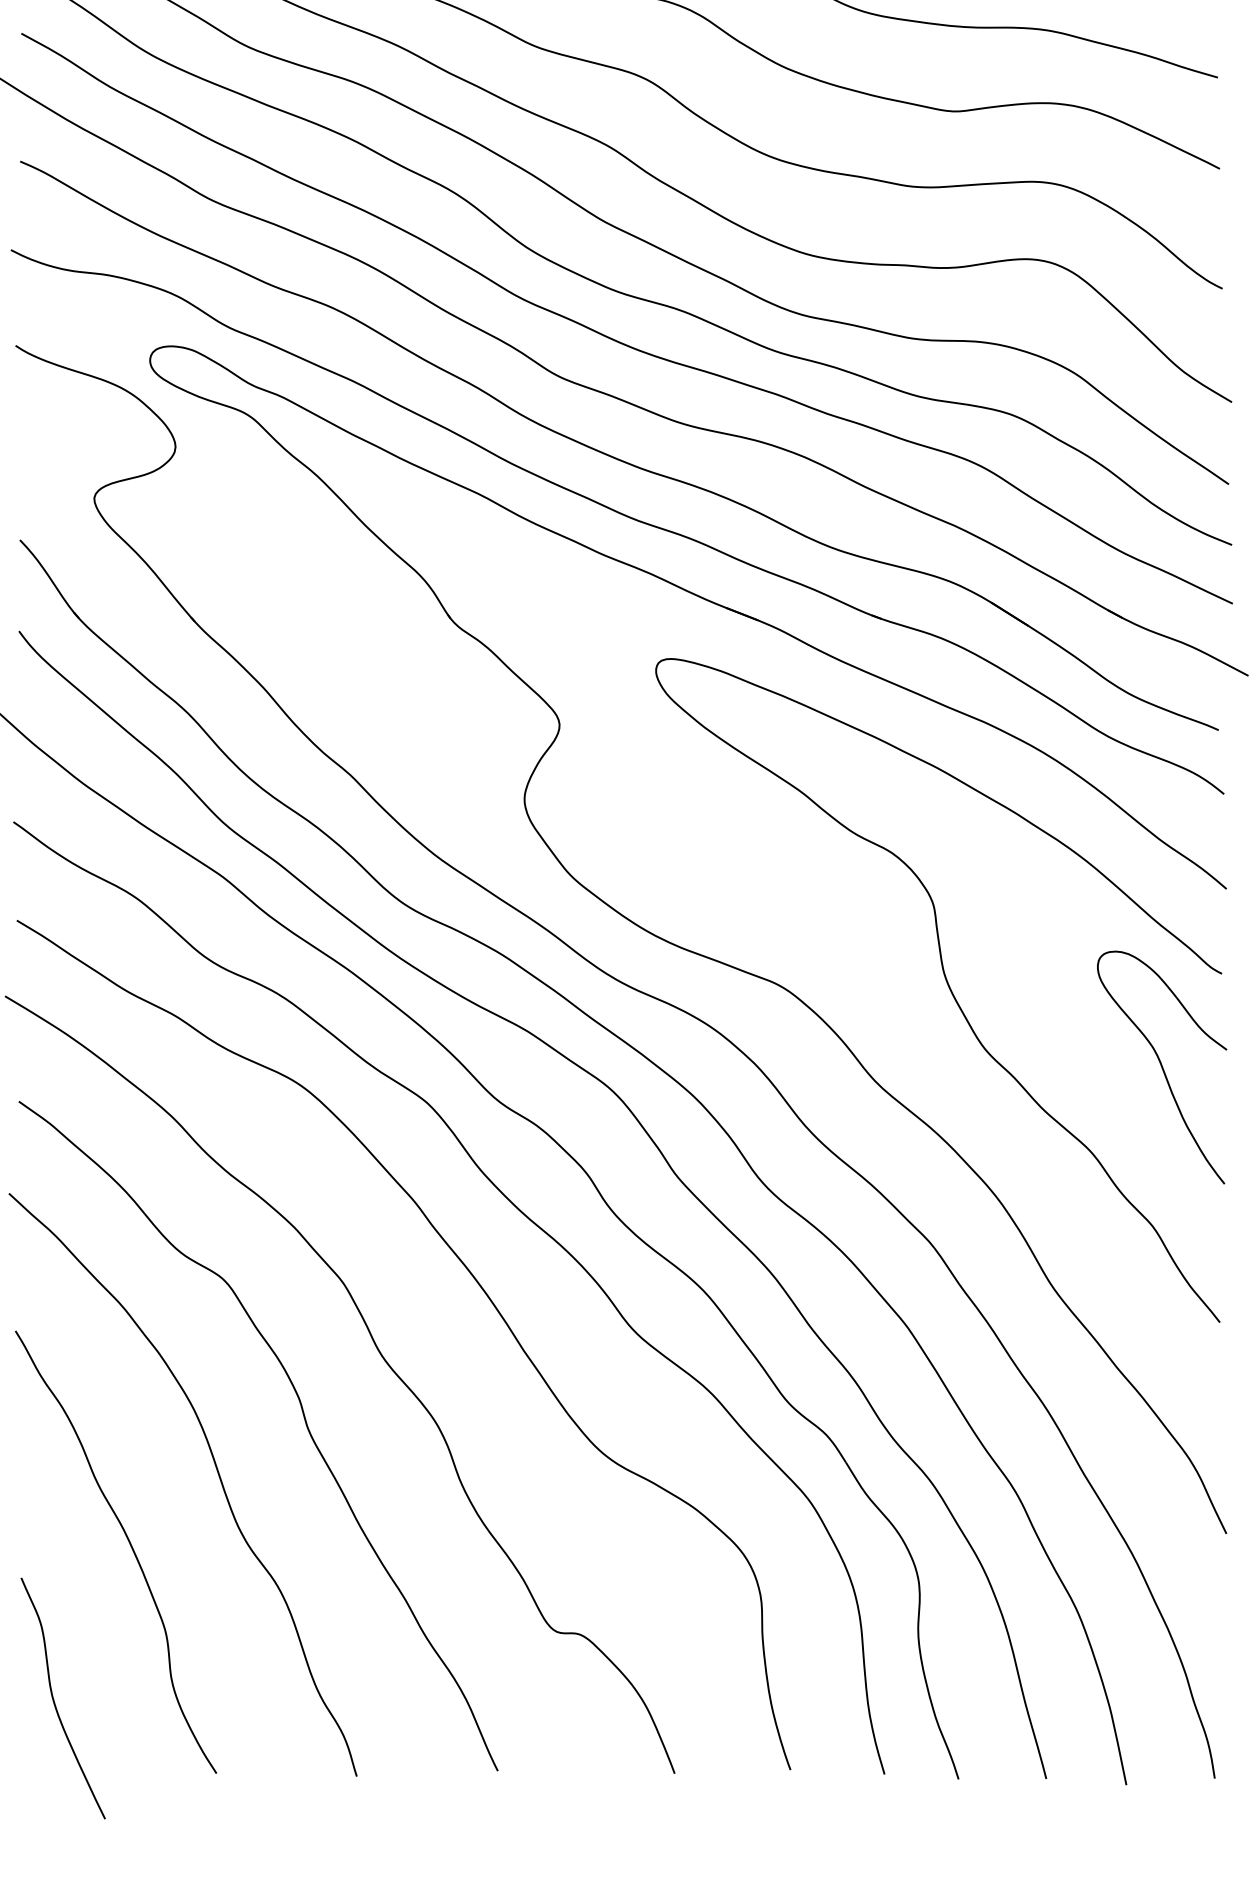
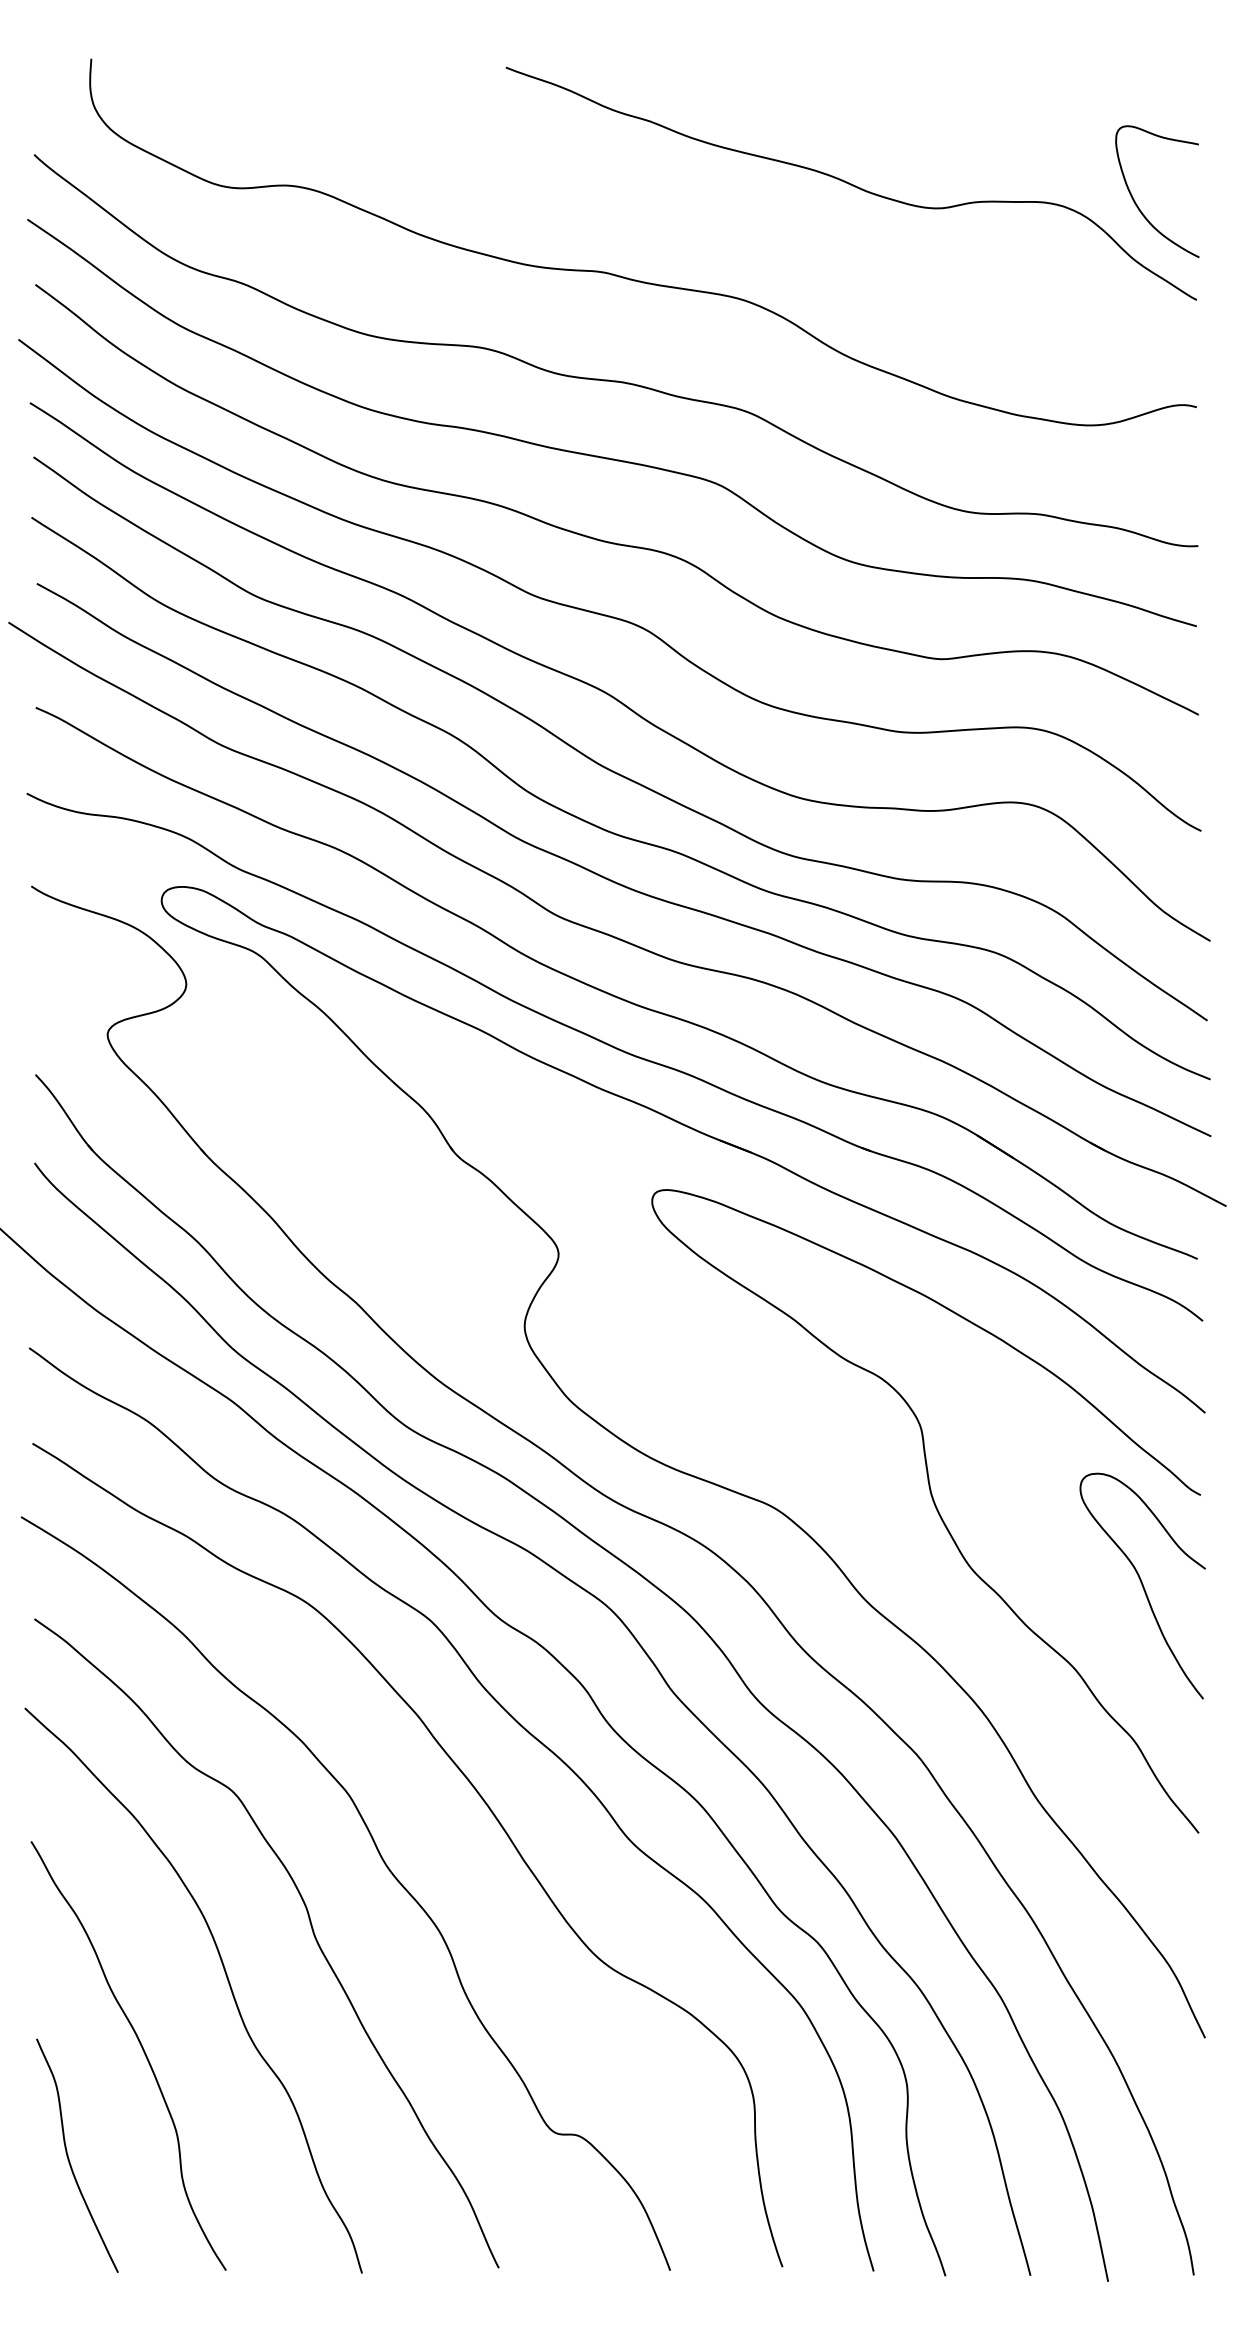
curve: (55, 1701) -> (69, 2158), moved

